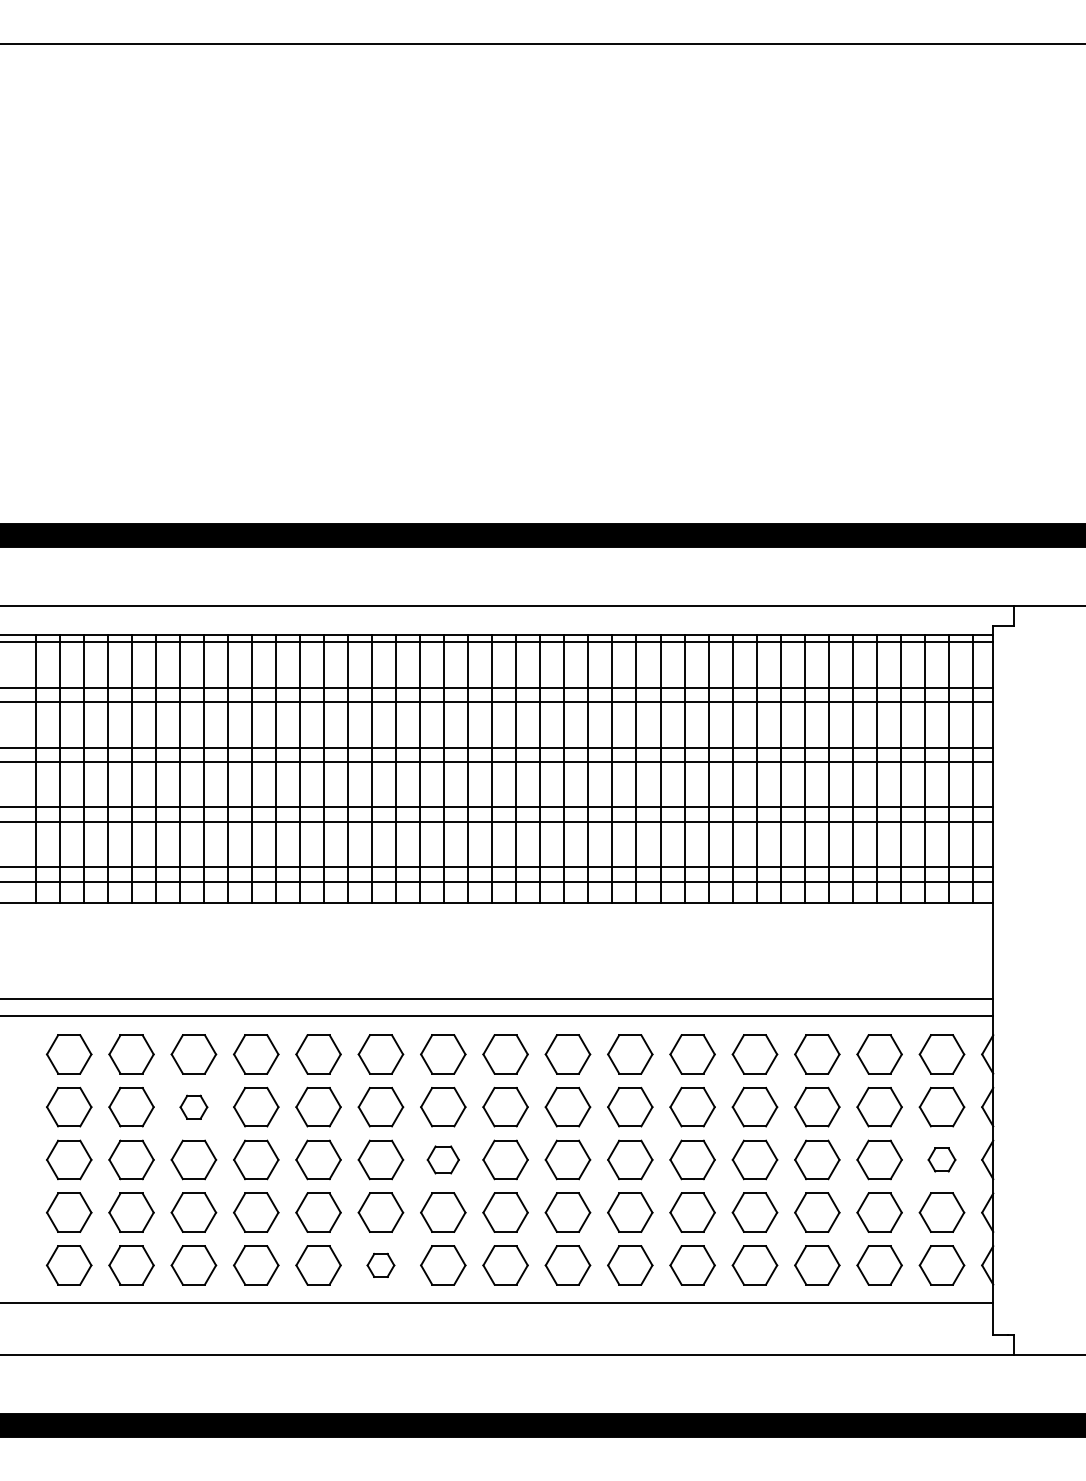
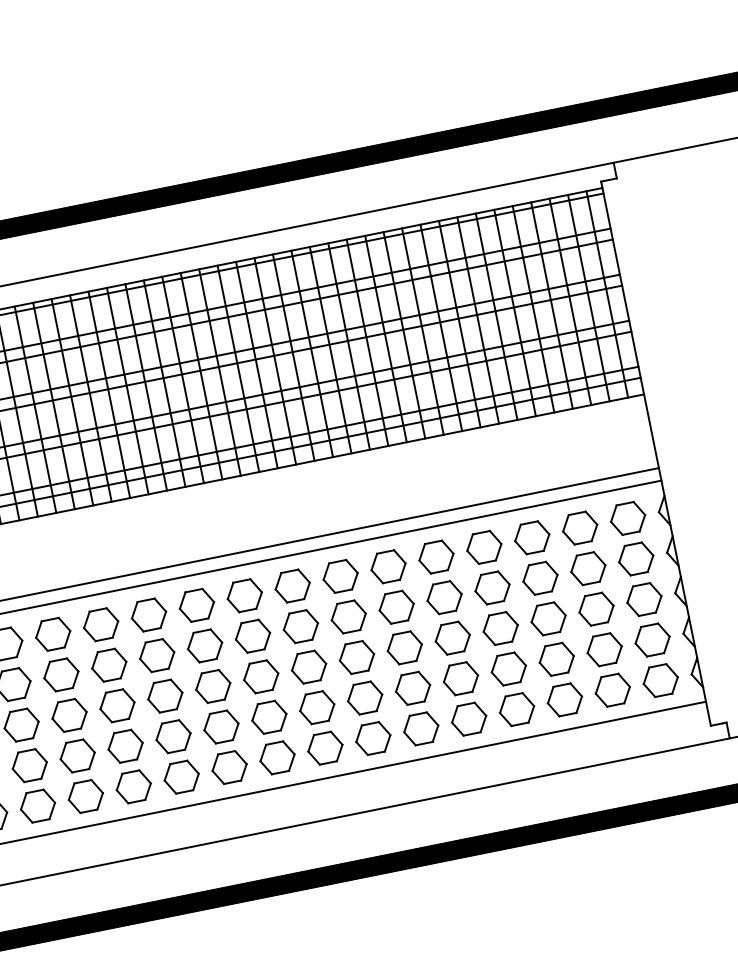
part: (193, 1107) -> (61, 675), size x1.67
part: (443, 1159) -> (261, 676), size x1.43
part: (941, 1159) -> (643, 599), size x1.67
part: (380, 1265) -> (229, 767), size x1.67

